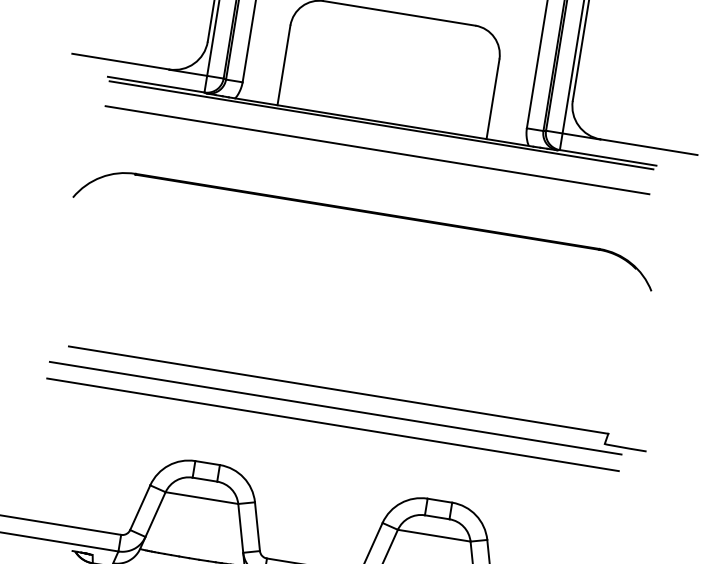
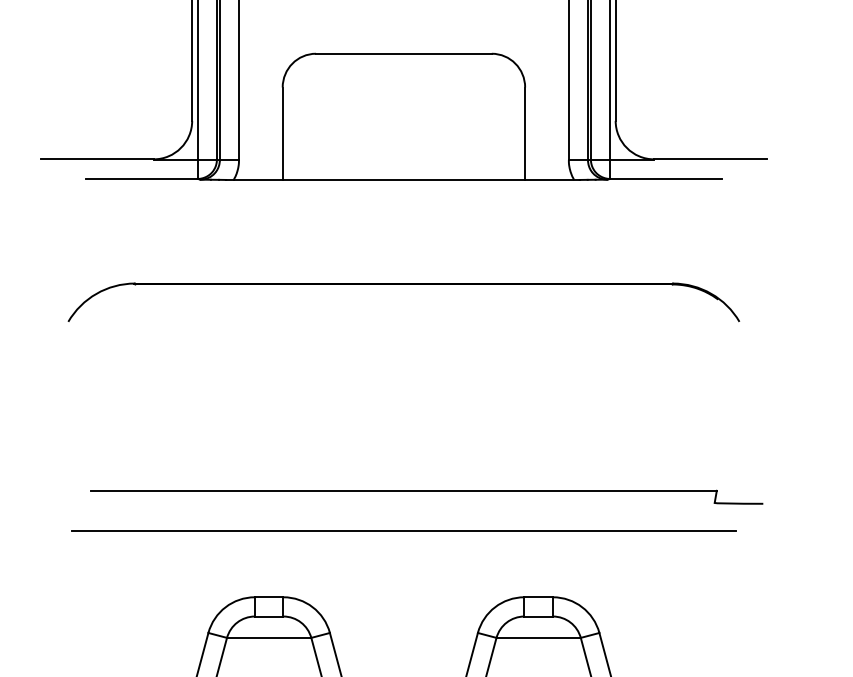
line: (381, 125) -> (403, 183), removed
line: (377, 150) -> (403, 212), removed
line: (335, 407) -> (403, 511), removed

